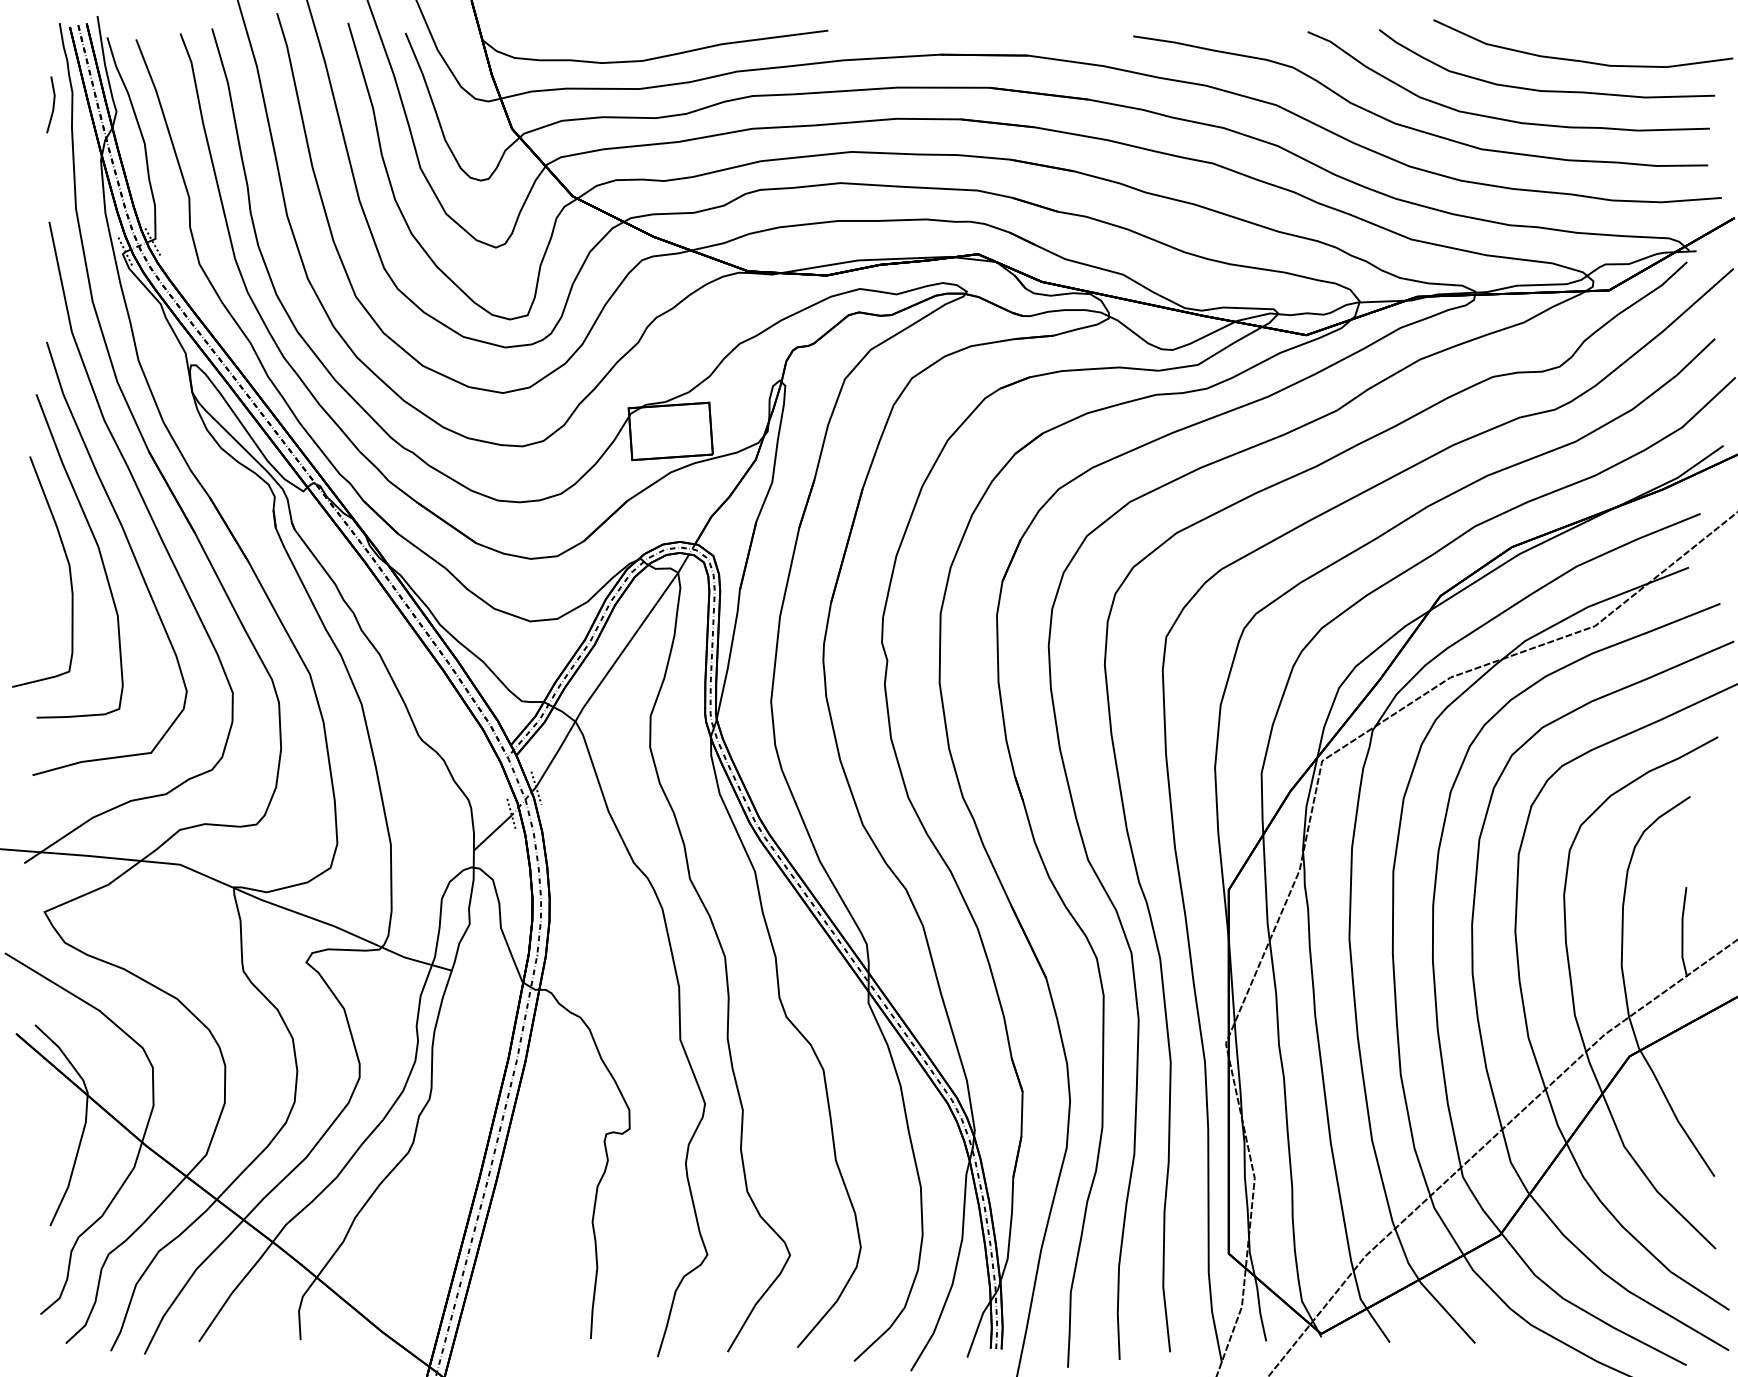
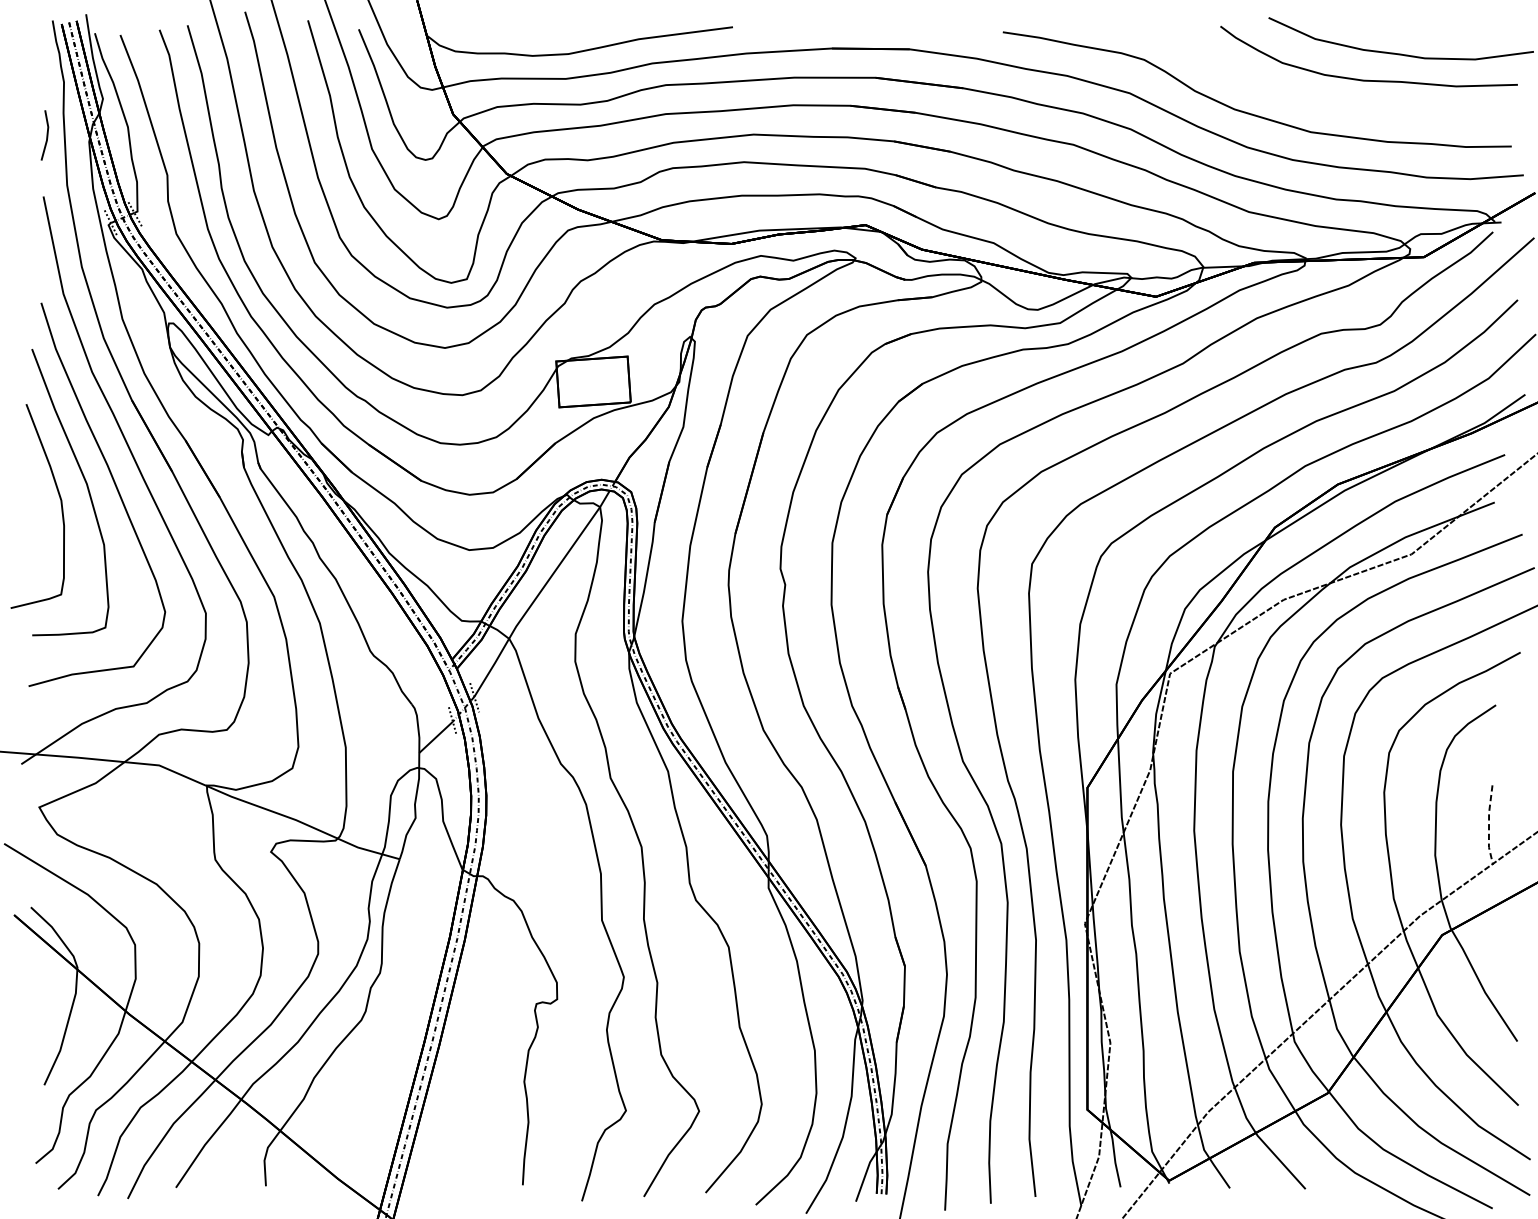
line: (52, 105) -> (46, 135), moved
curve: (1503, 118) -> (1330, 104), removed
line: (1682, 932) -> (1489, 825), solid -> dashed

